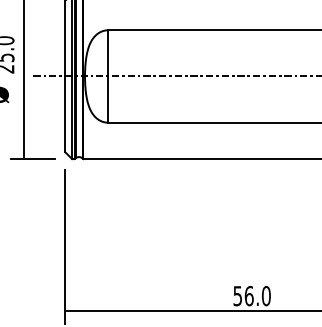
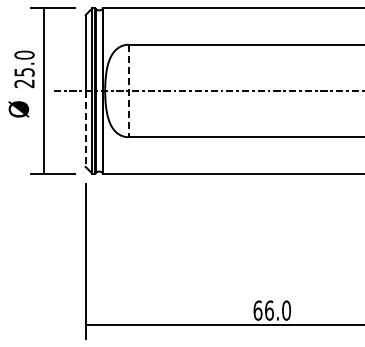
line: (108, 77) -> (128, 91), solid -> dashed
line: (65, 114) -> (85, 128), solid -> dashed
text: (237, 296) -> (257, 310), 56.0 -> 66.0

